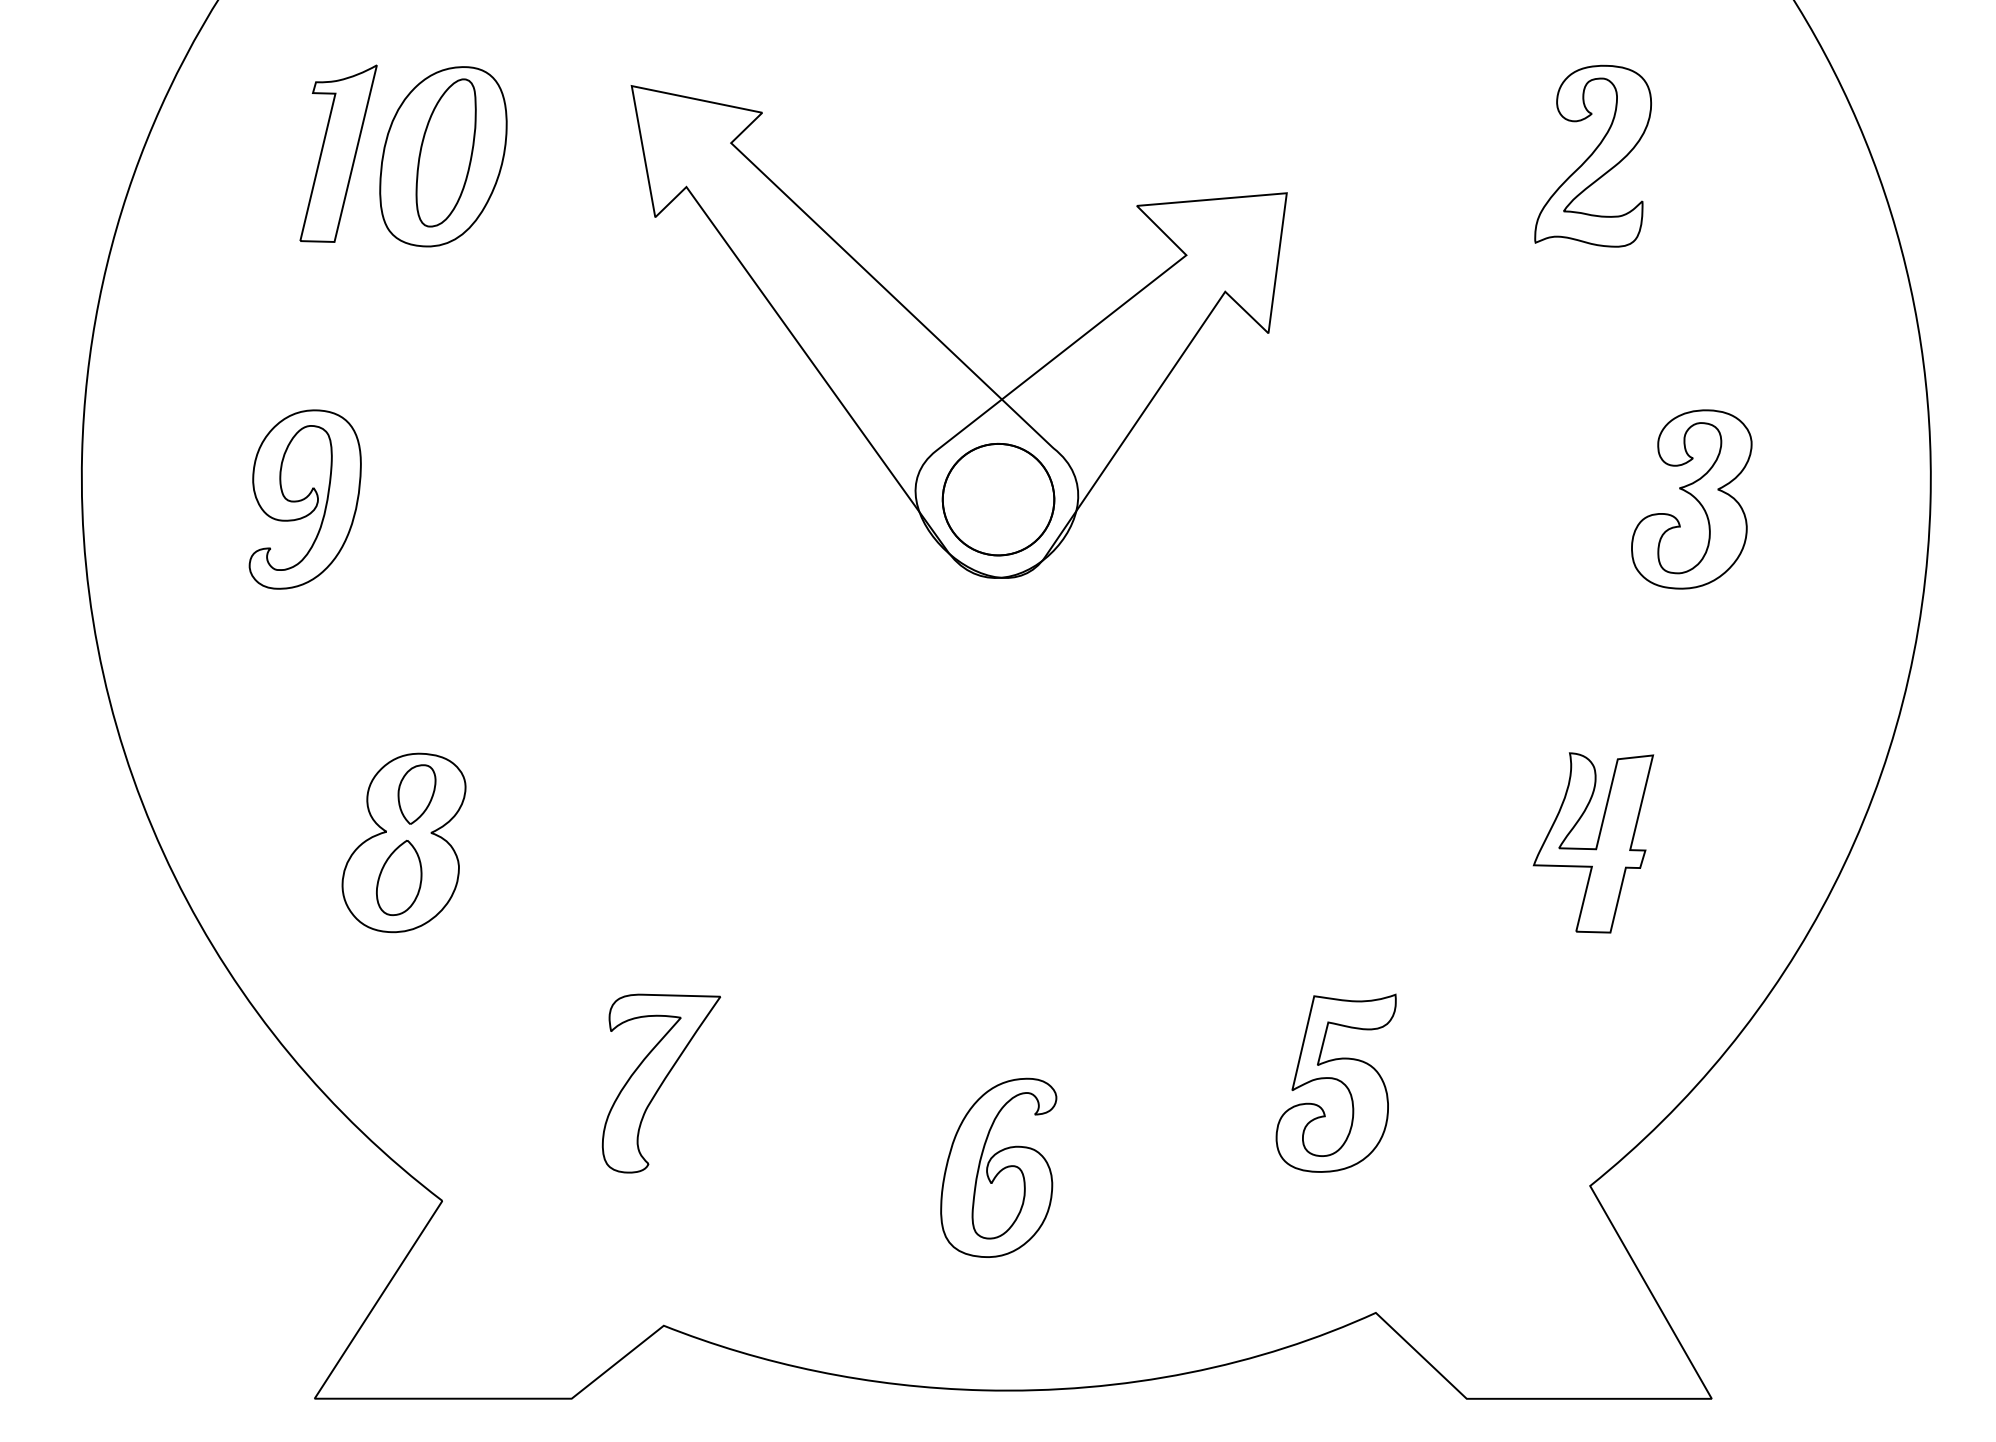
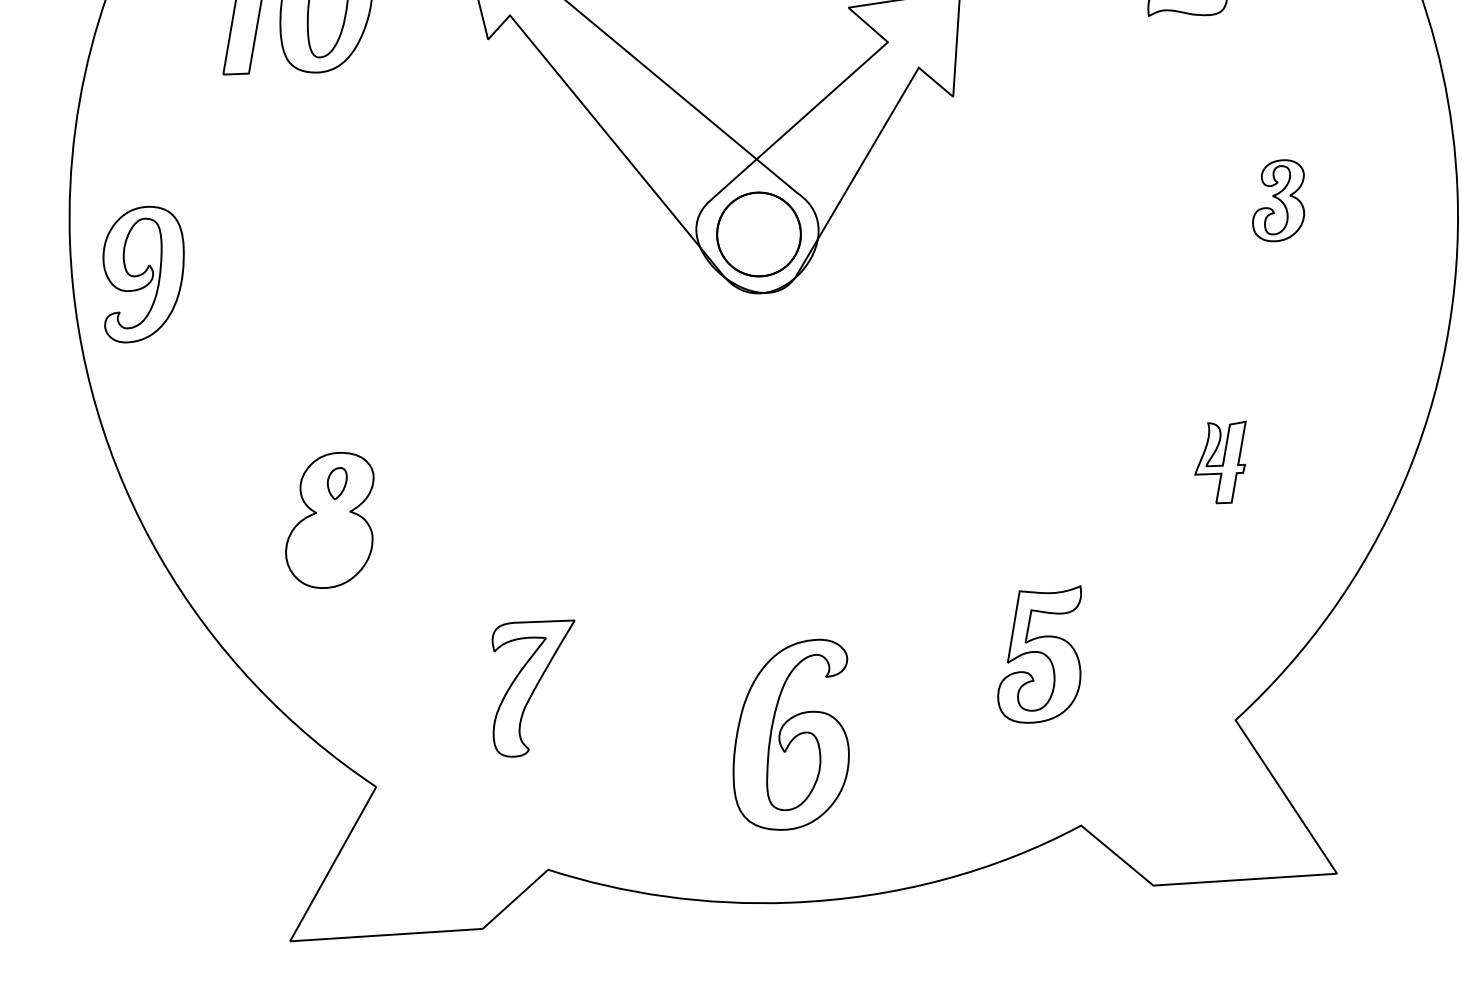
part: (304, 499) -> (143, 274), moved
part: (1691, 499) -> (1278, 200), size x0.6
part: (416, 794) -> (337, 483), size x0.7
part: (1593, 842) -> (1221, 462), size x0.6
part: (399, 877) -> (328, 546), removed
part: (998, 1167) -> (791, 734), size x1.4

